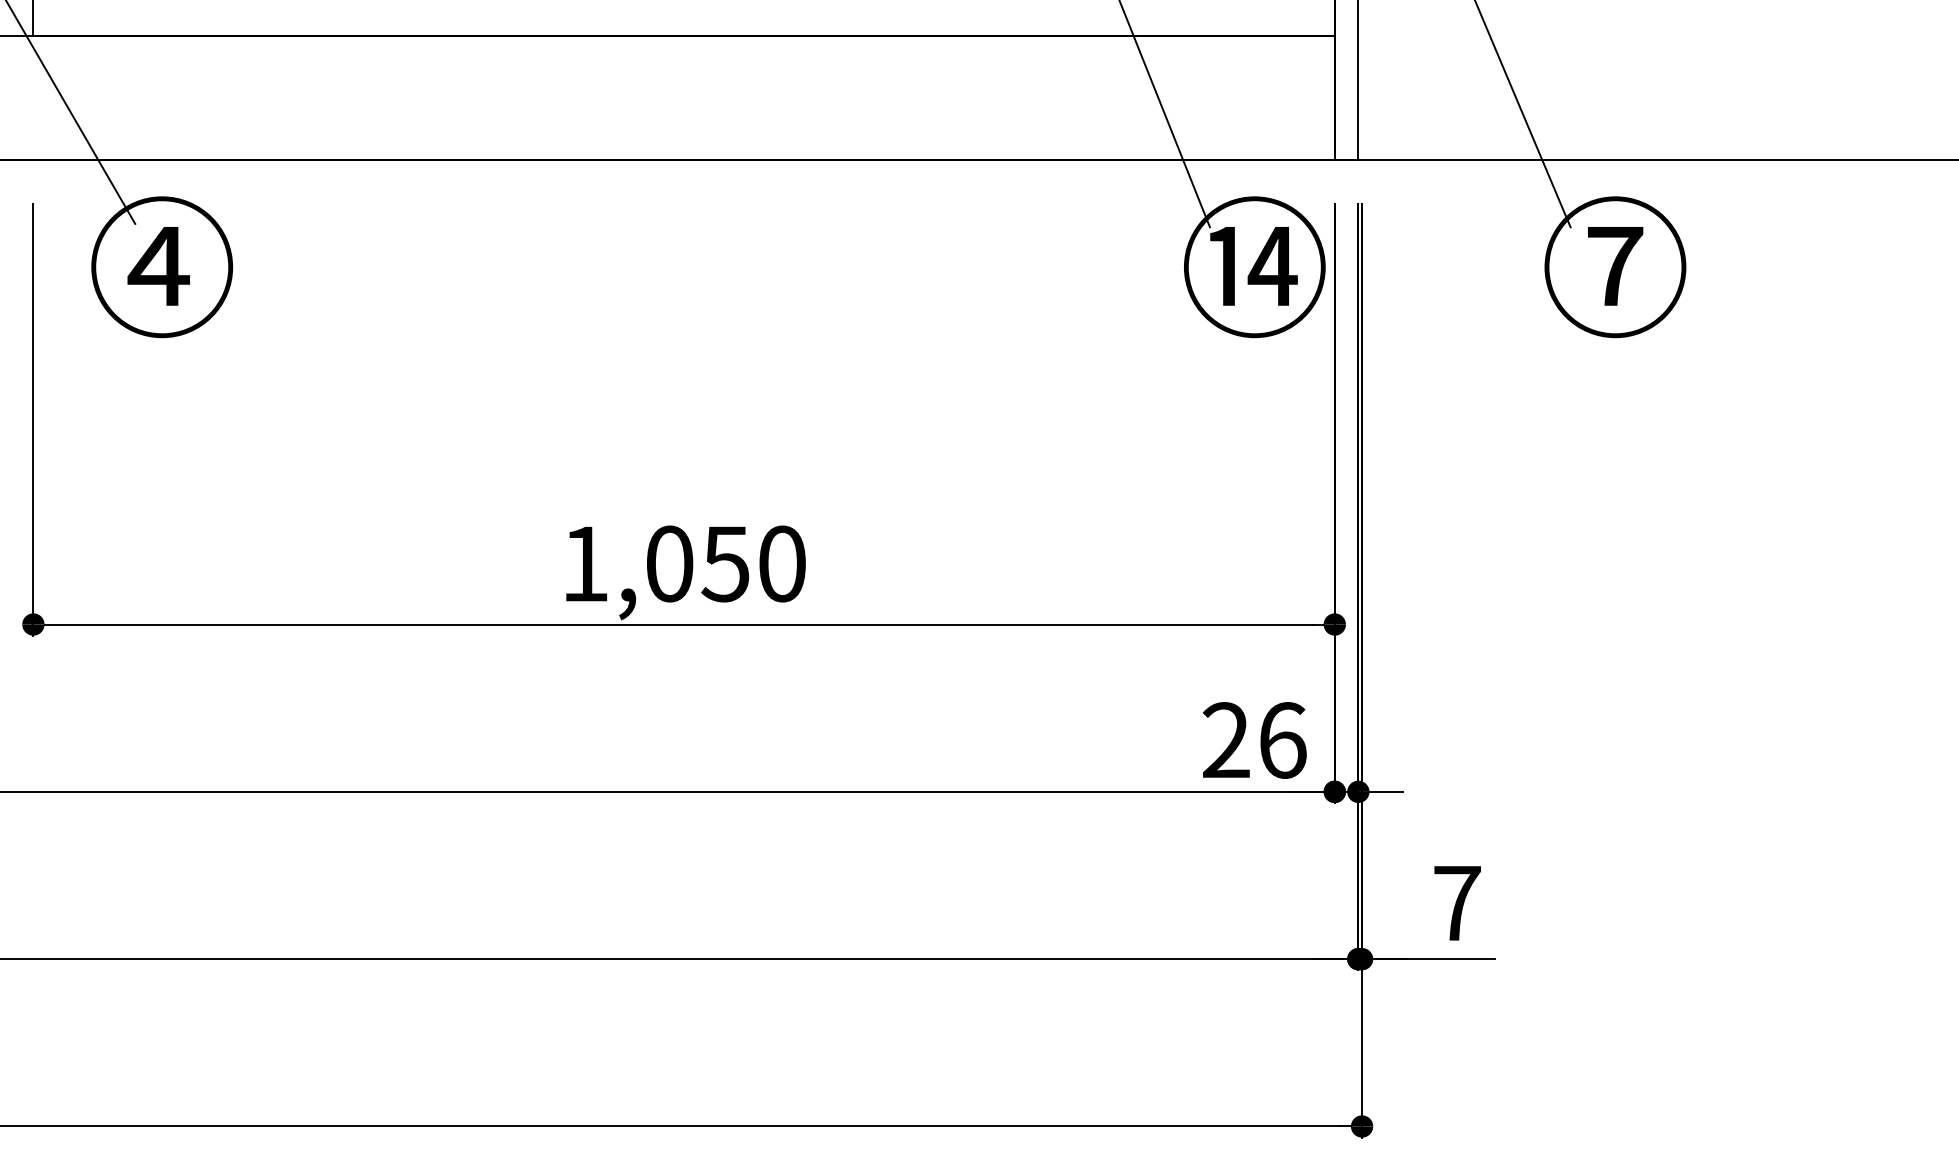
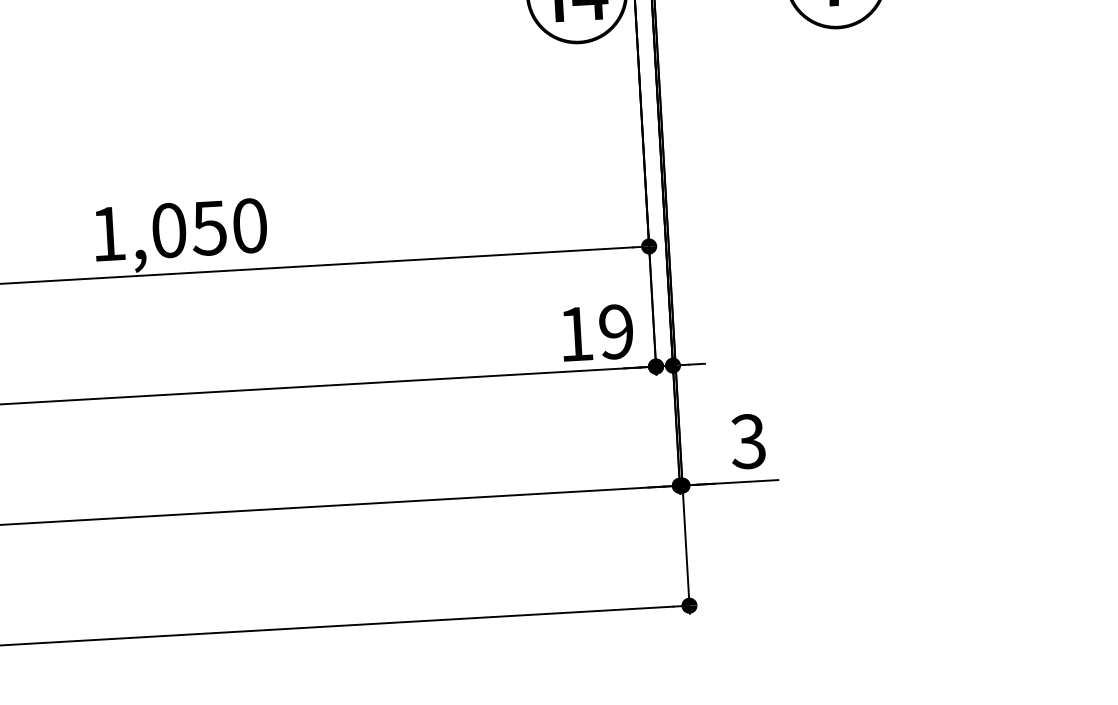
text: (1254, 740) -> (596, 333), 26 -> 19
text: (1456, 903) -> (748, 441), 7 -> 3

